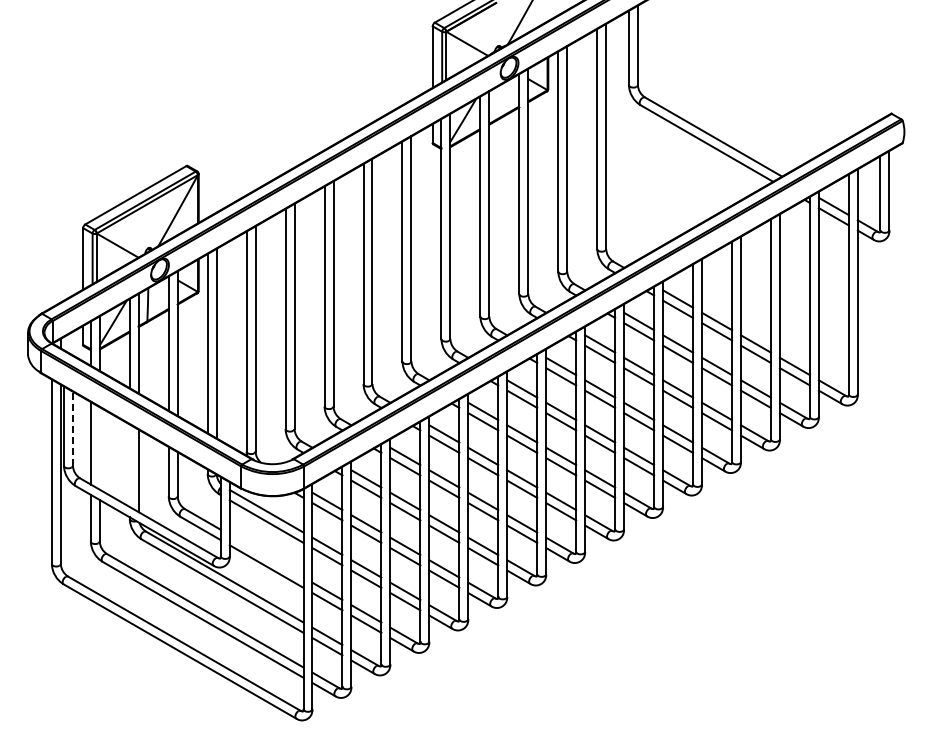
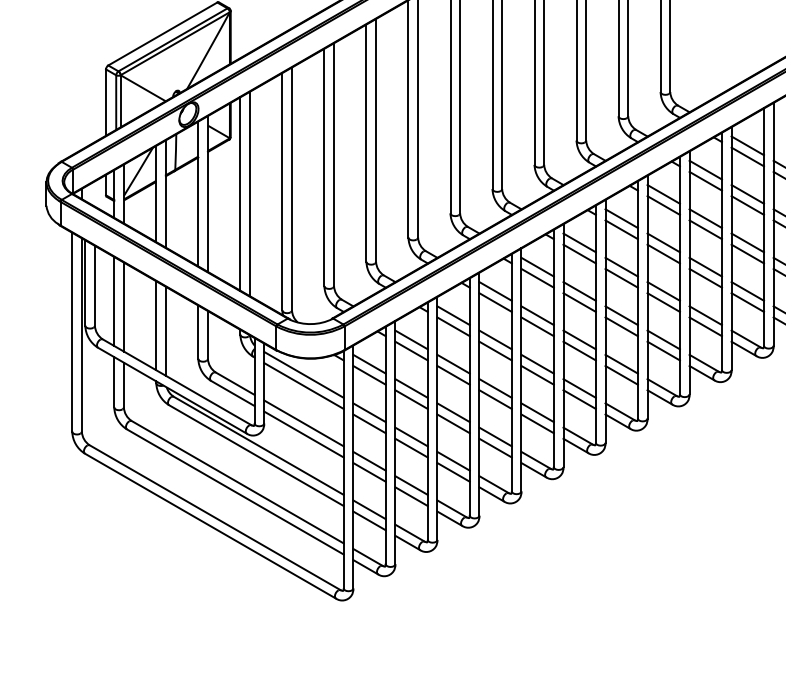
line: (72, 428) -> (94, 285), dashed -> solid
line: (99, 448) -> (123, 307), added
line: (129, 465) -> (156, 325), added
line: (266, 555) -> (303, 422), added

